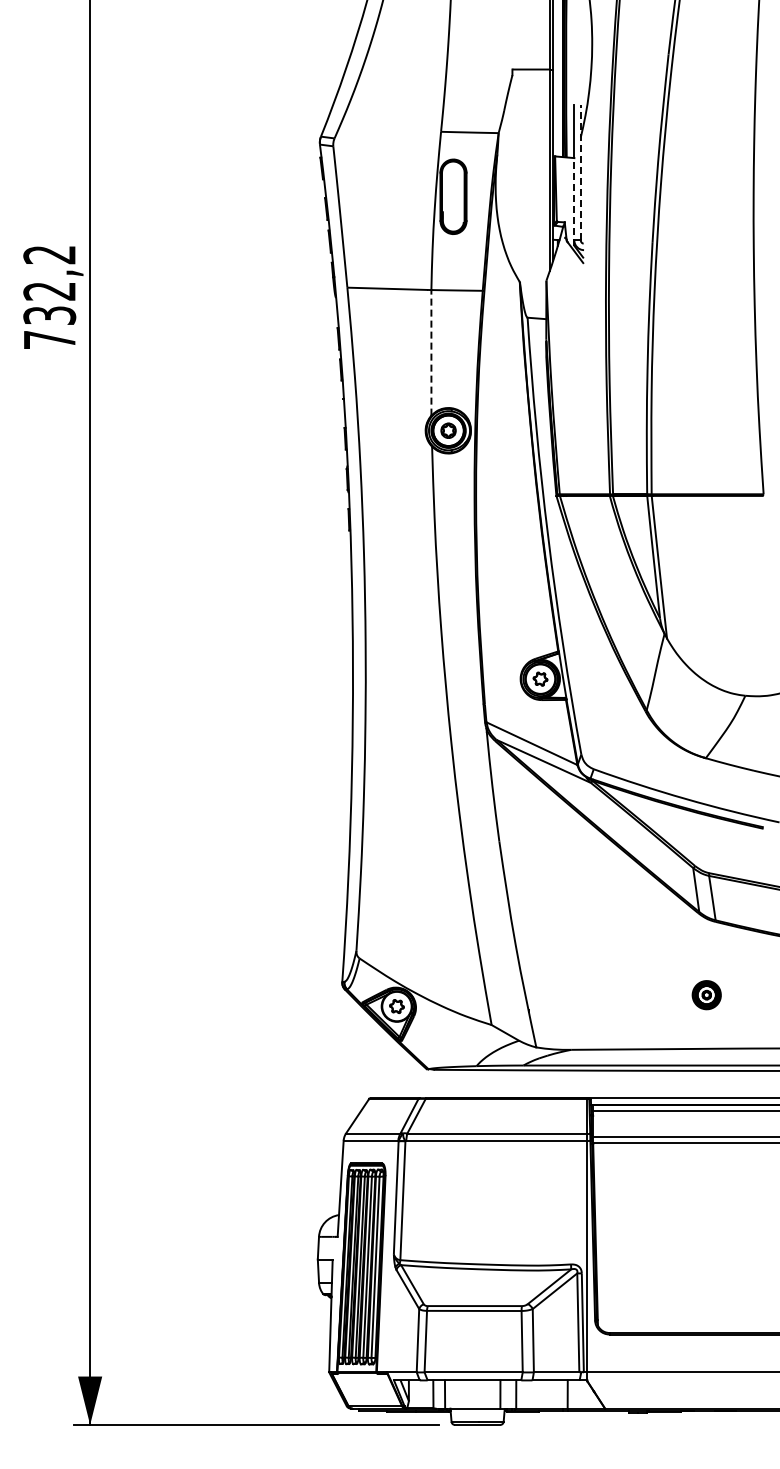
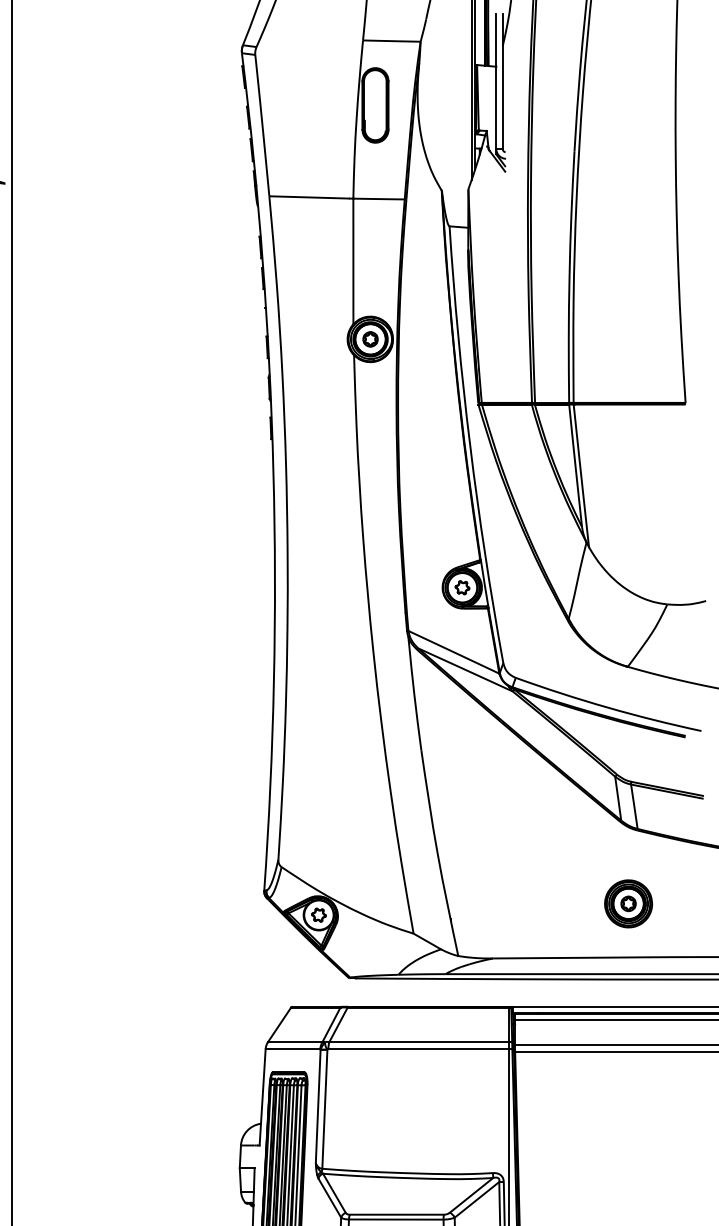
line: (580, 172) -> (502, 81), dashed -> solid
line: (574, 201) -> (496, 110), dashed -> solid
line: (431, 352) -> (353, 261), dashed -> solid
part: (706, 994) -> (628, 903), size x1.67

